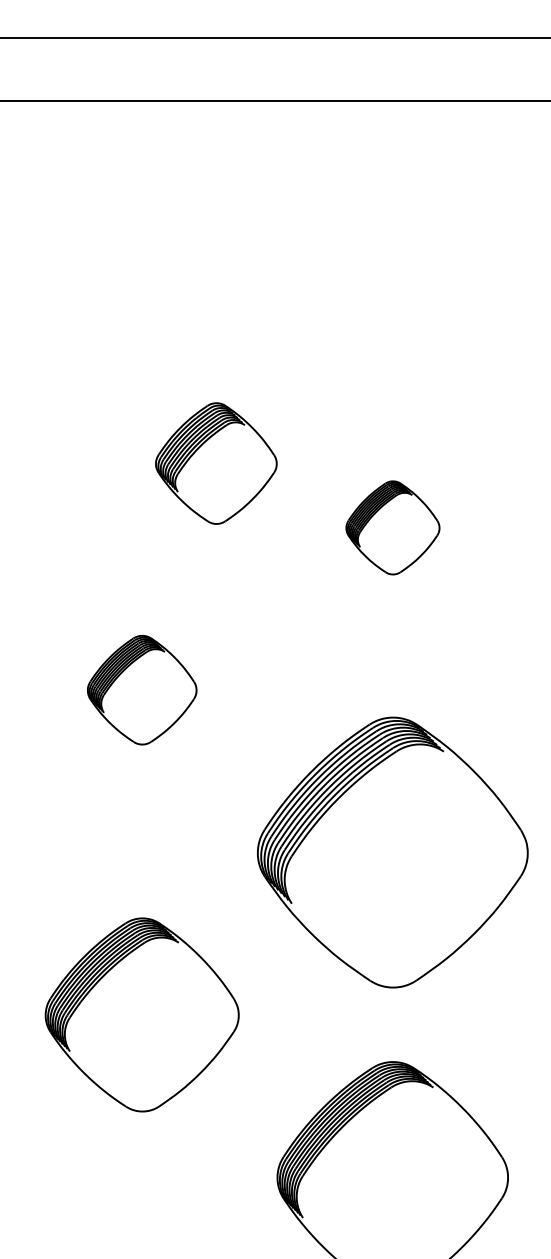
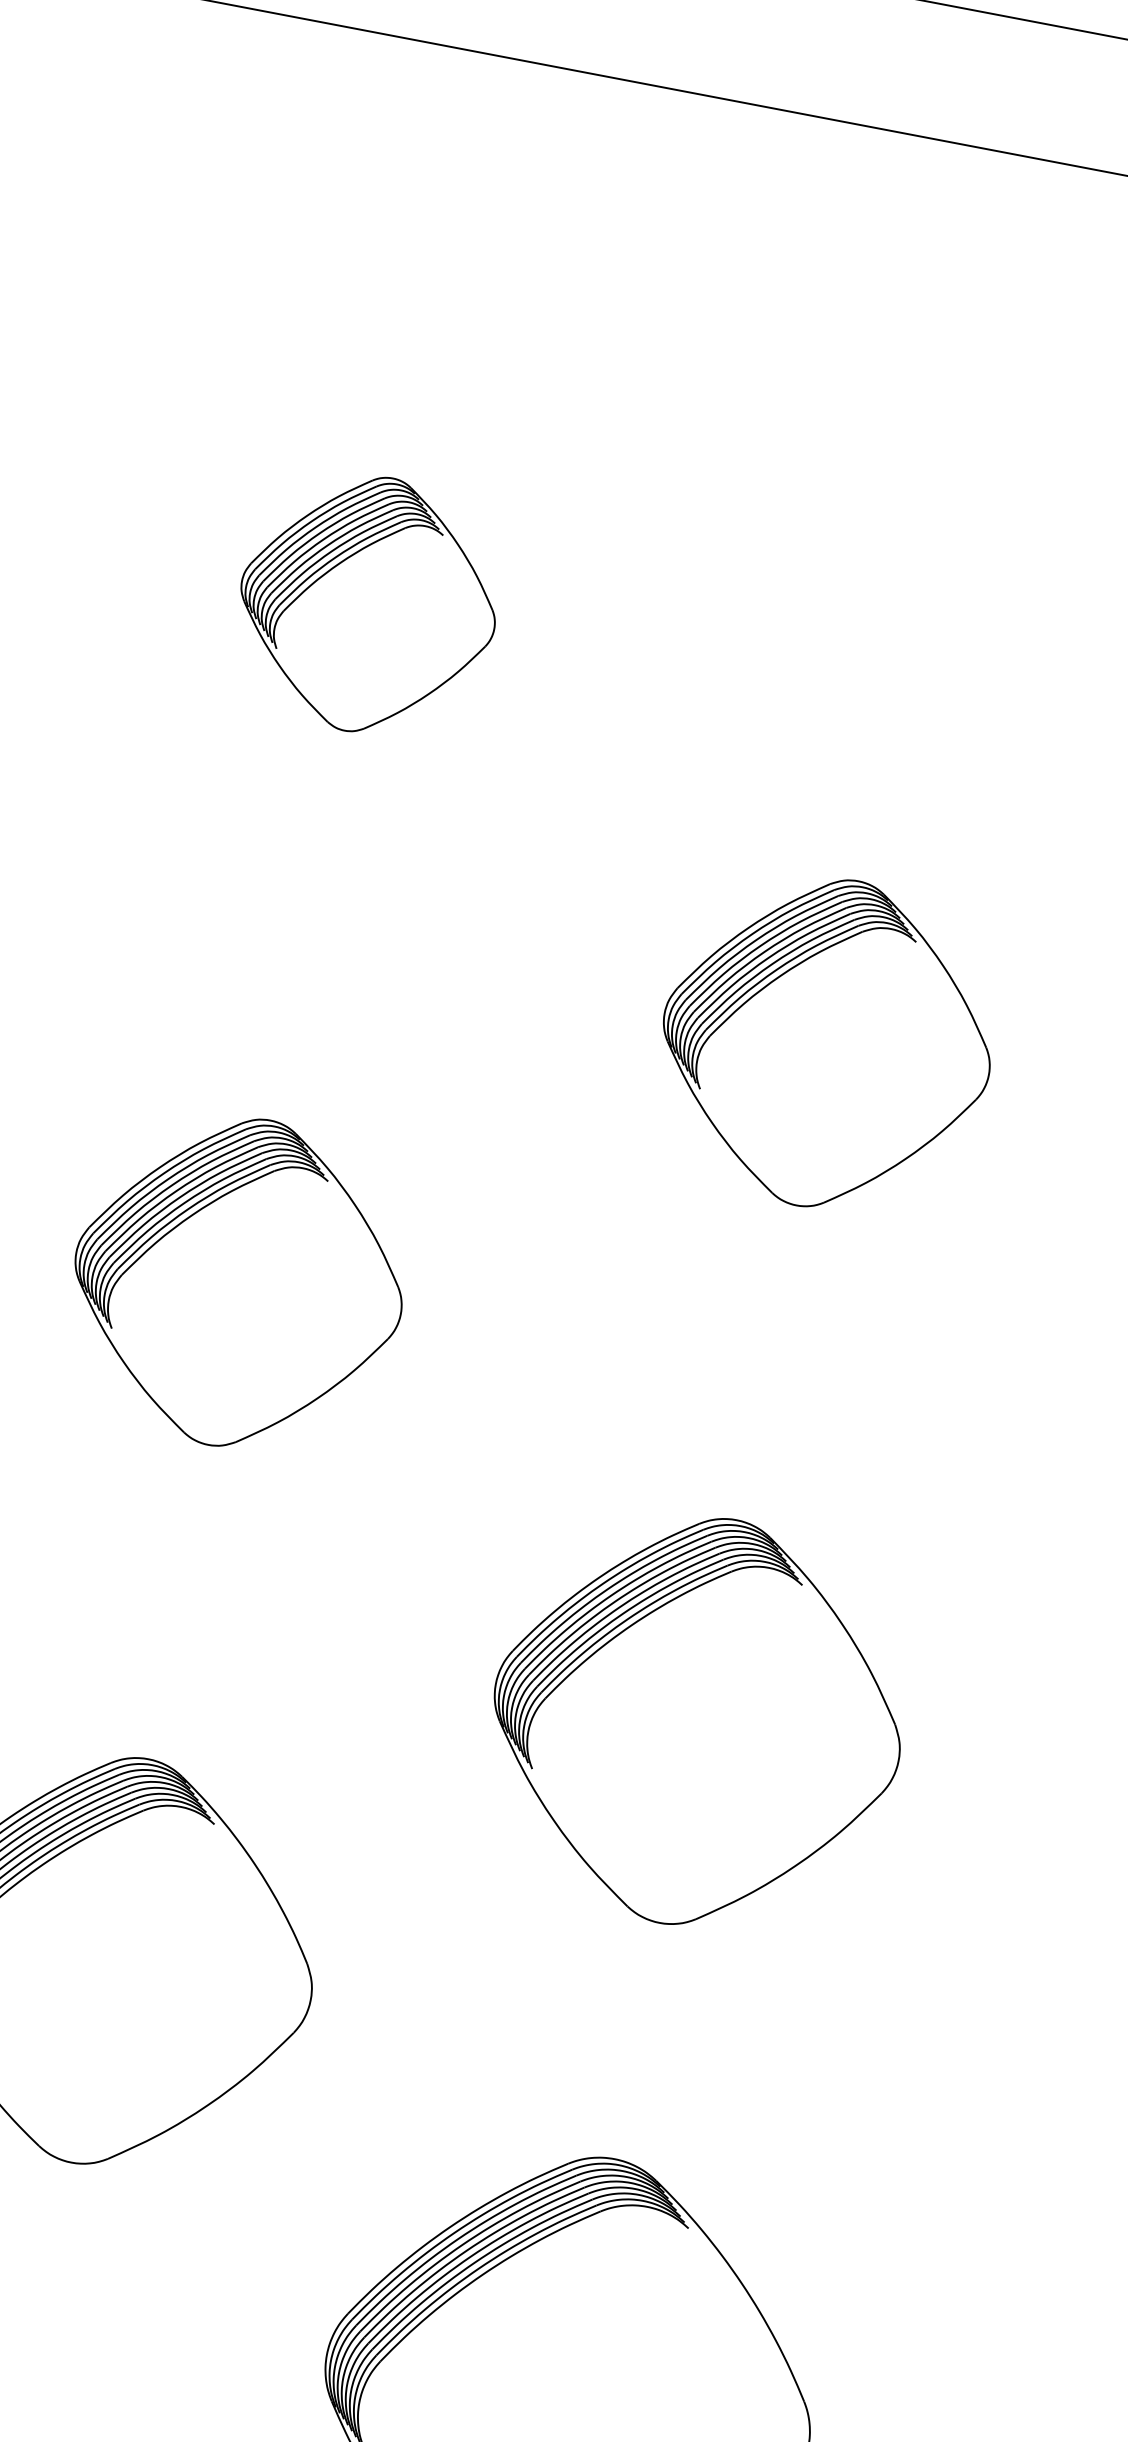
part: (216, 463) -> (368, 604), moved
part: (392, 527) -> (826, 1042), size x1.67
part: (141, 689) -> (237, 1280), size x1.43
part: (392, 852) -> (696, 1721), size x0.71

